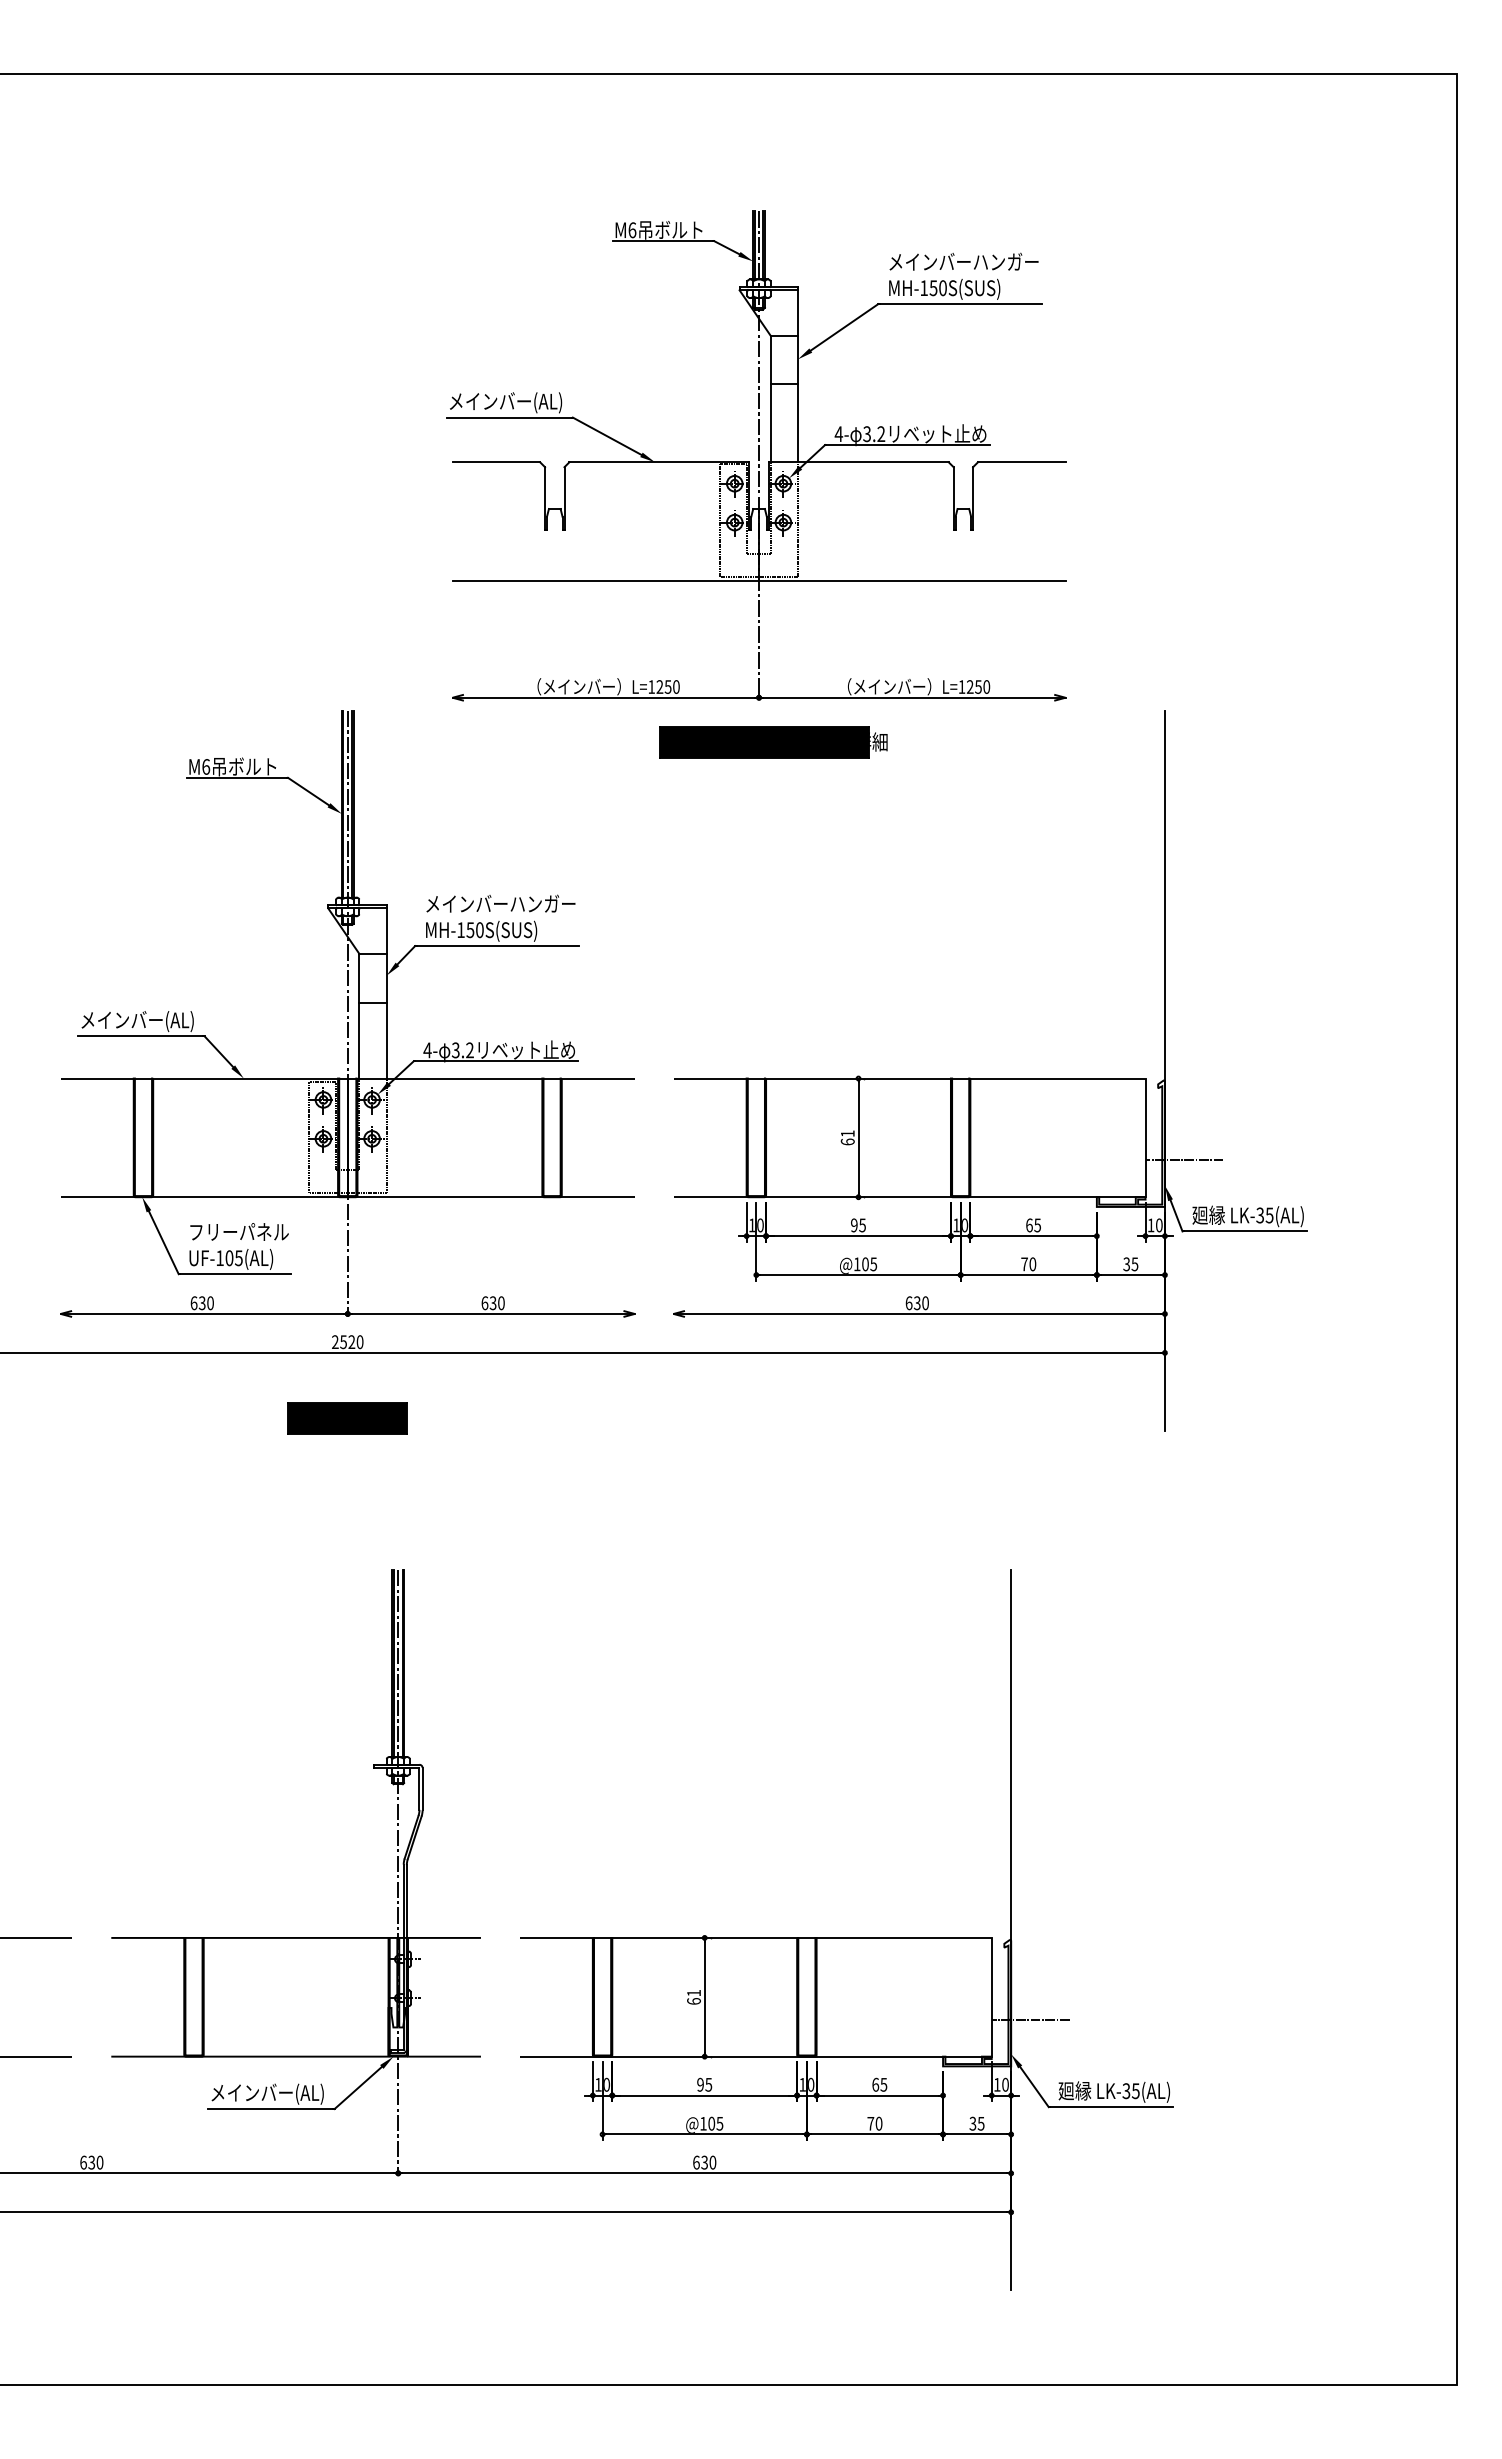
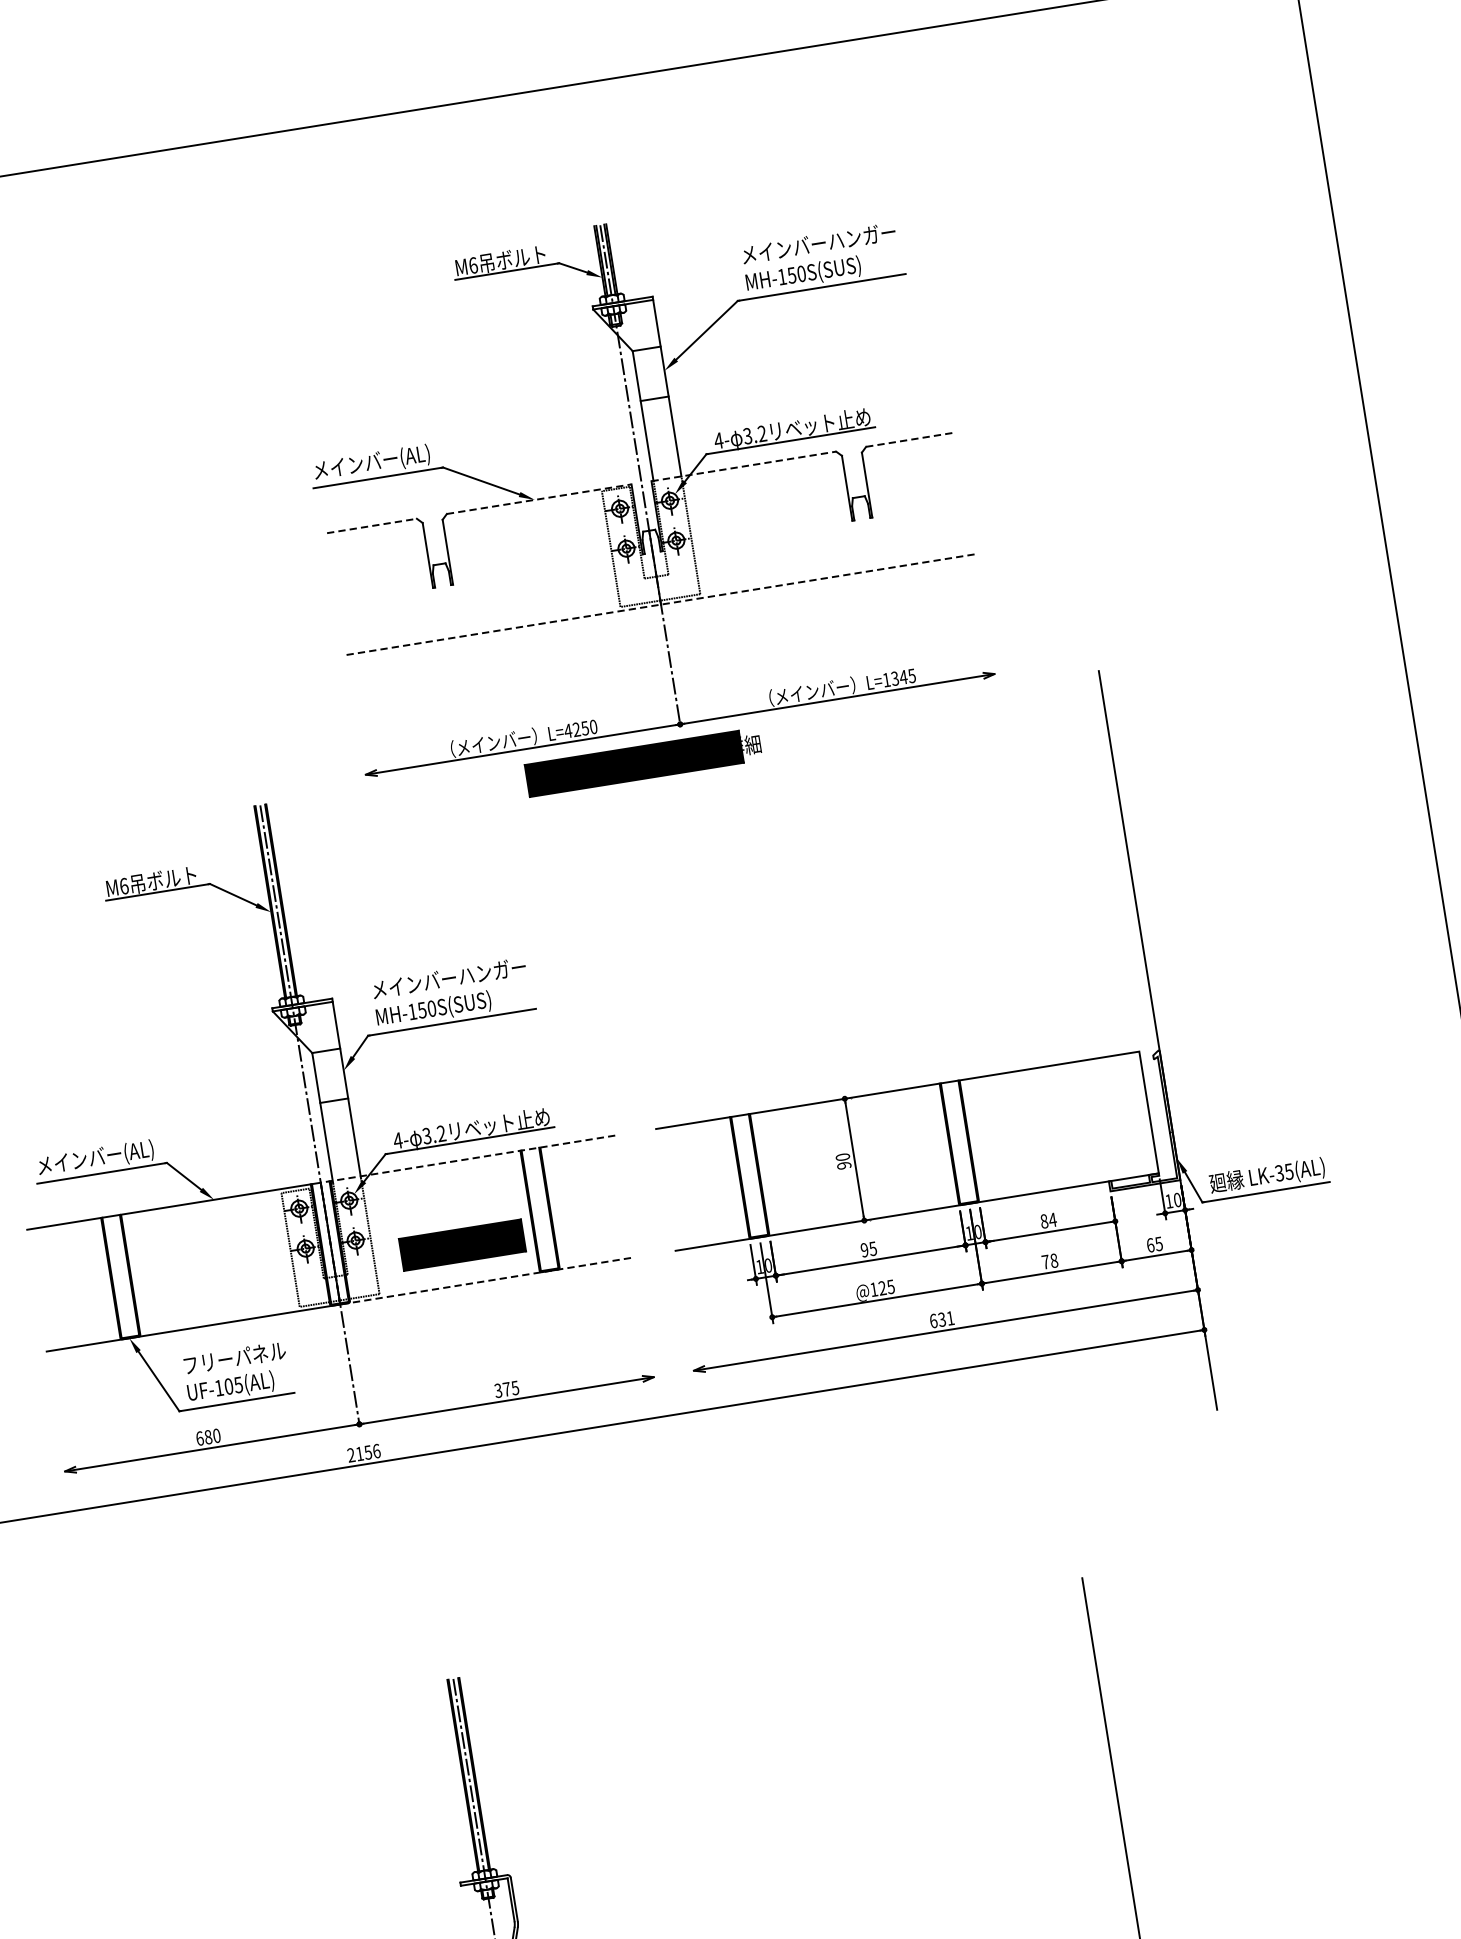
line: (496, 462) -> (372, 526), solid -> dashed
line: (659, 462) -> (539, 499), solid -> dashed
line: (858, 462) -> (743, 466), solid -> dashed
line: (1021, 462) -> (910, 439), solid -> dashed
line: (759, 581) -> (661, 605), solid -> dashed
text: (651, 686) -> (567, 730), L=1250 -> L=4250
text: (978, 686) -> (903, 676), L=1250 -> L=1345
part: (773, 742) -> (643, 762), moved
text: (847, 1137) -> (843, 1161), 61 -> 90
line: (347, 1138) -> (330, 1244), solid -> dashed
line: (1184, 1160) -> (1192, 1129), removed
text: (1033, 1225) -> (1048, 1220), 65 -> 84
text: (1032, 1263) -> (1053, 1259), 70 -> 78
text: (865, 1264) -> (882, 1288), @105 -> @125
text: (1126, 1264) -> (1150, 1245), 35 -> 65
text: (201, 1302) -> (207, 1436), 630 -> 680
text: (492, 1303) -> (506, 1389), 630 -> 375
text: (925, 1303) -> (950, 1318), 630 -> 631
text: (351, 1342) -> (367, 1452), 2520 -> 2156
part: (347, 1418) -> (462, 1245), moved

